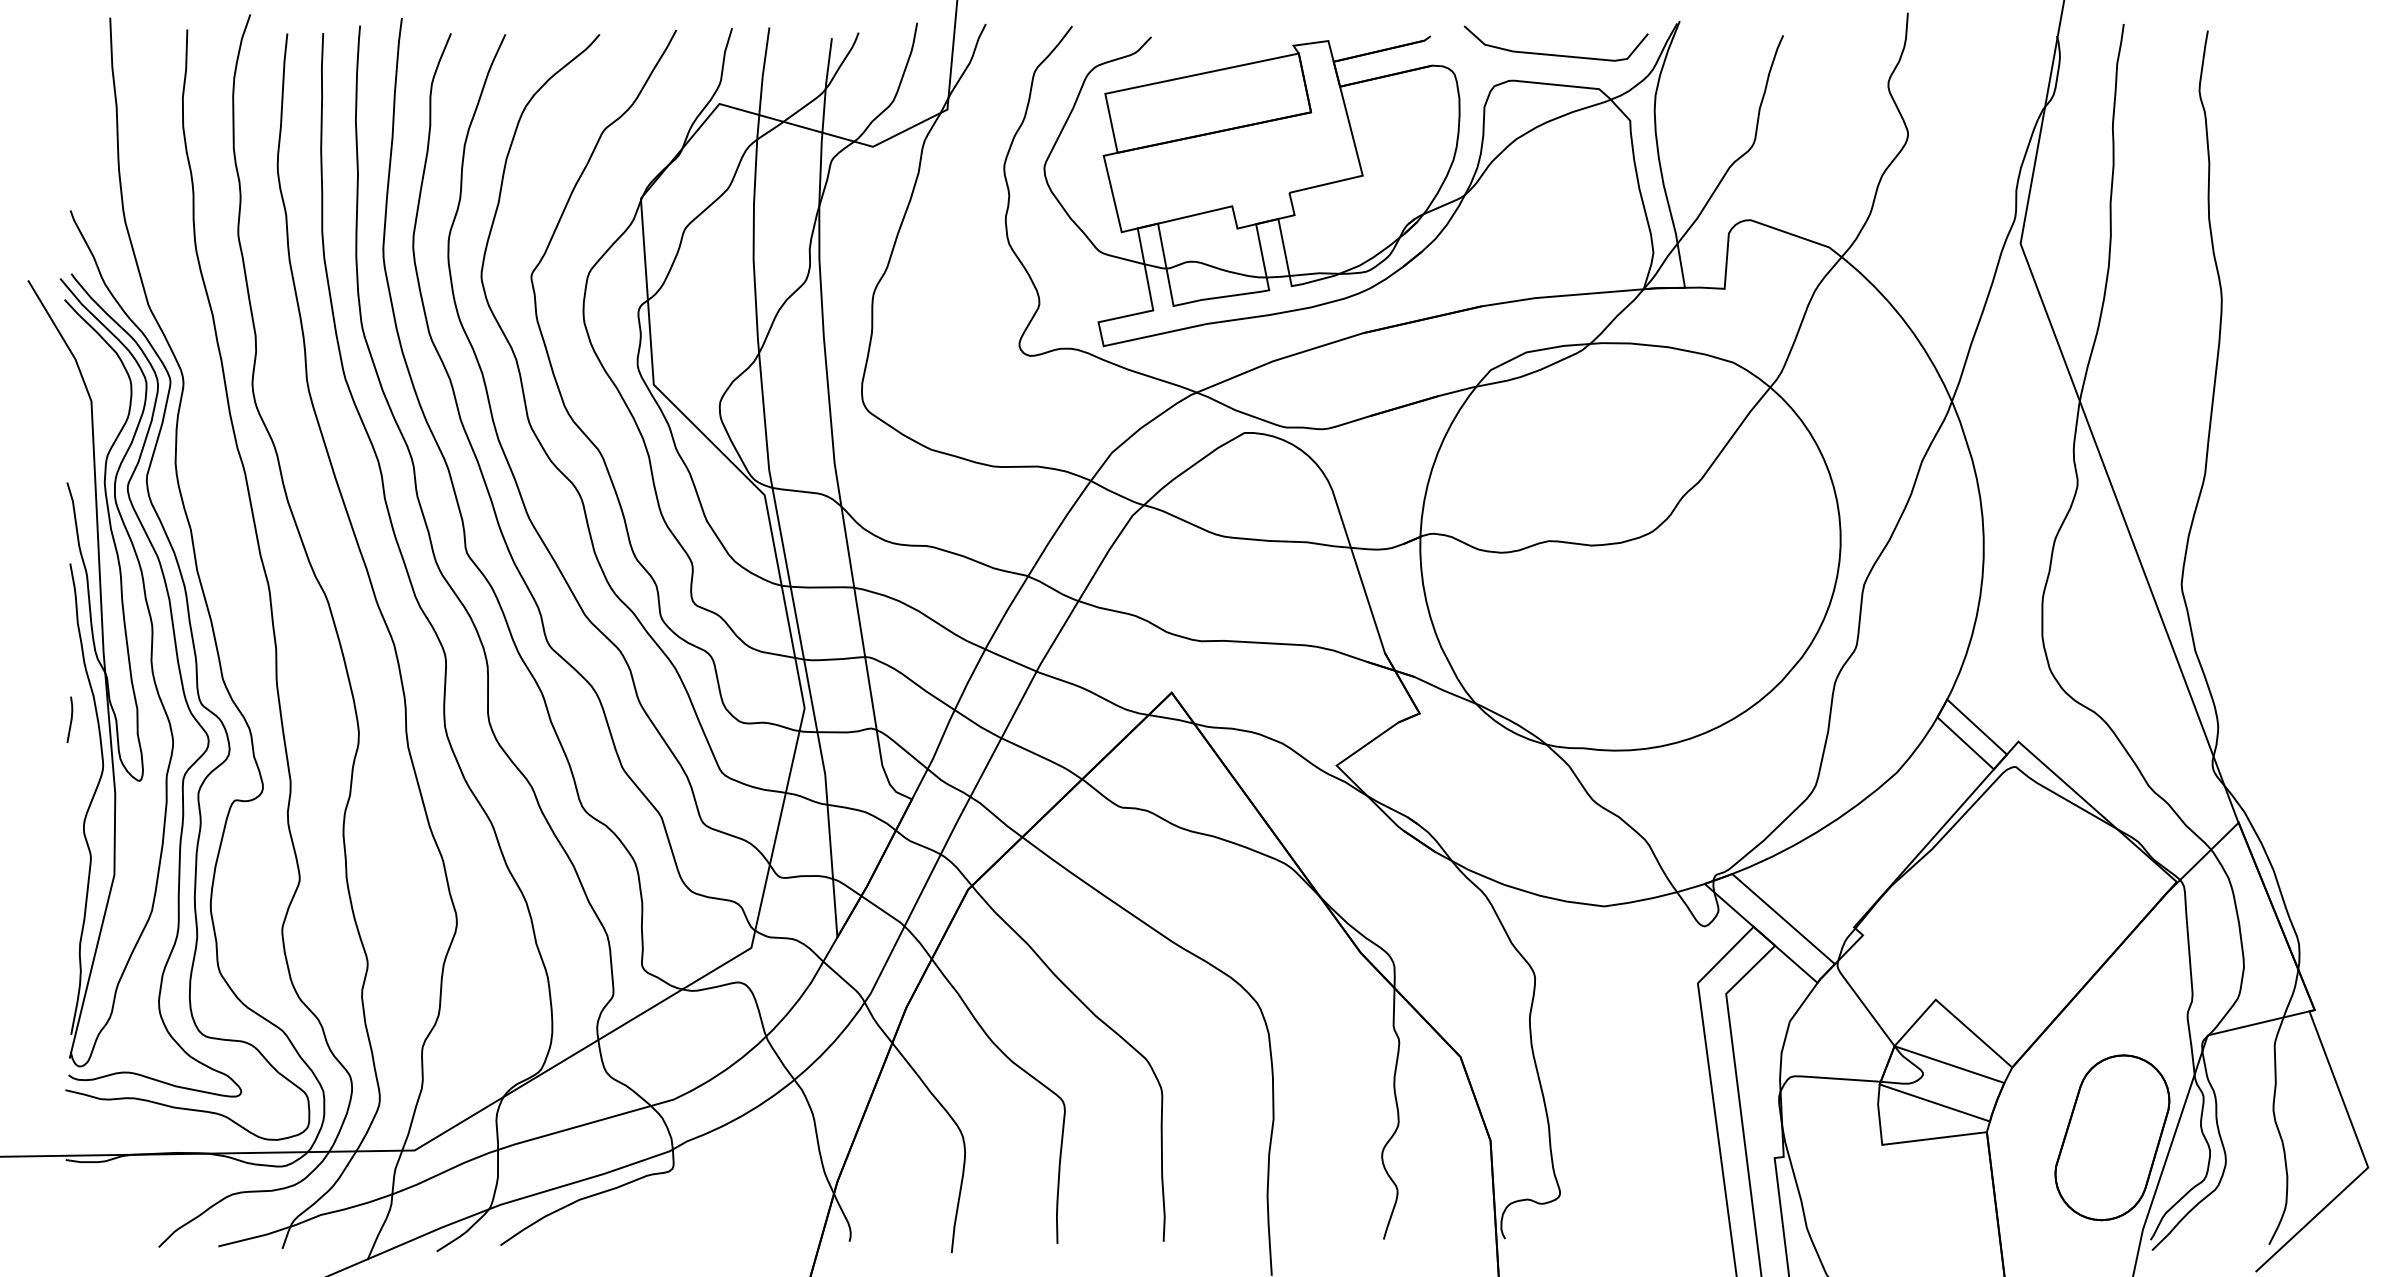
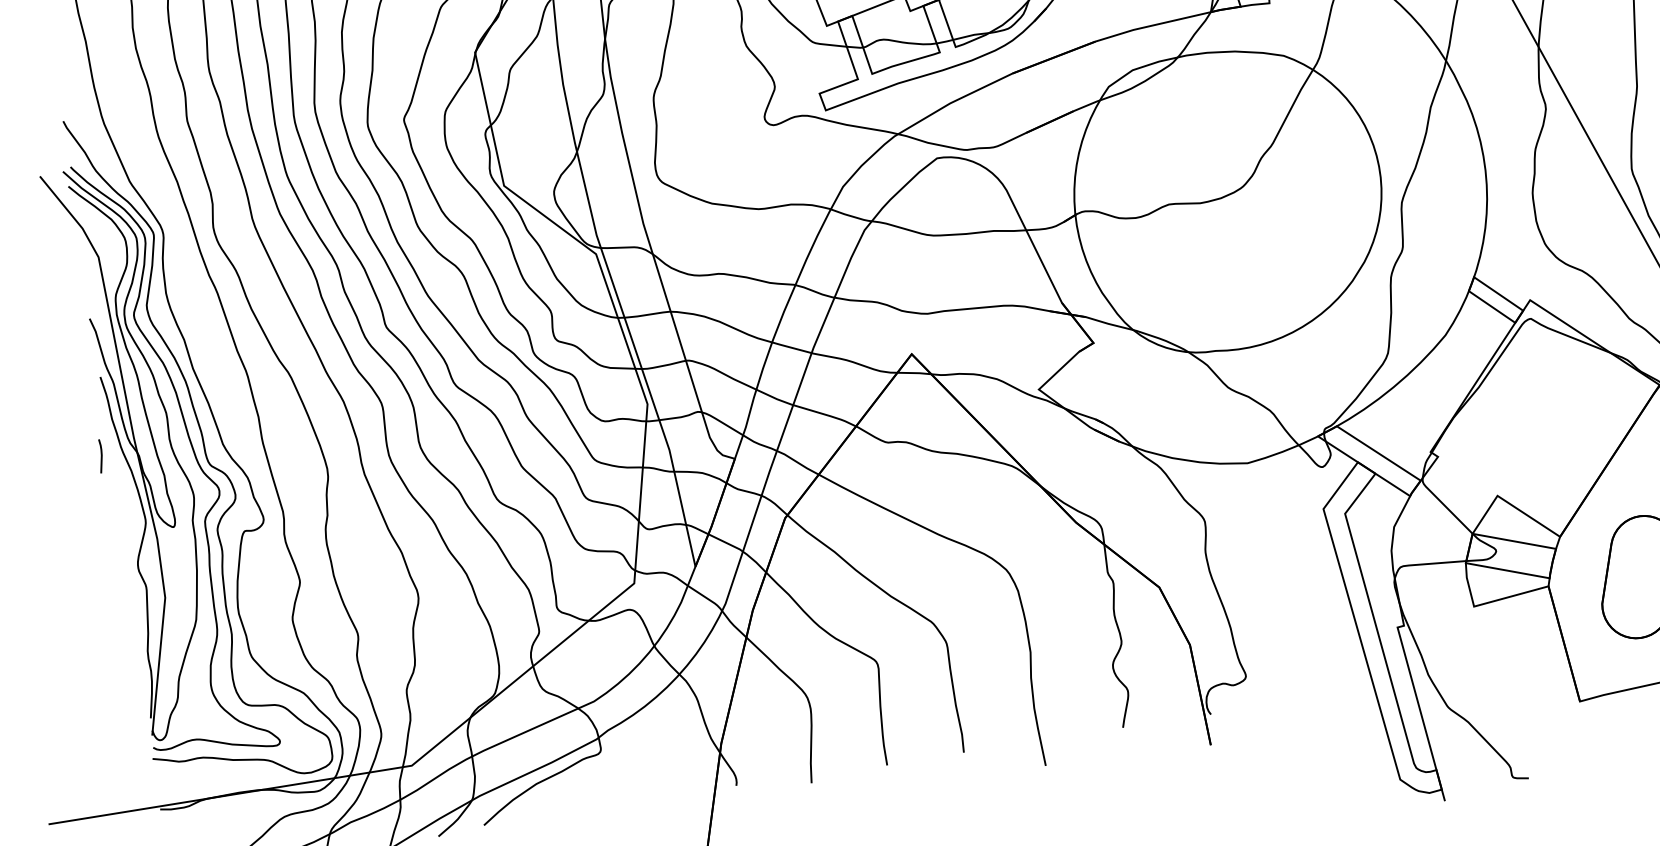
line: (70, 719) -> (100, 456), moved

